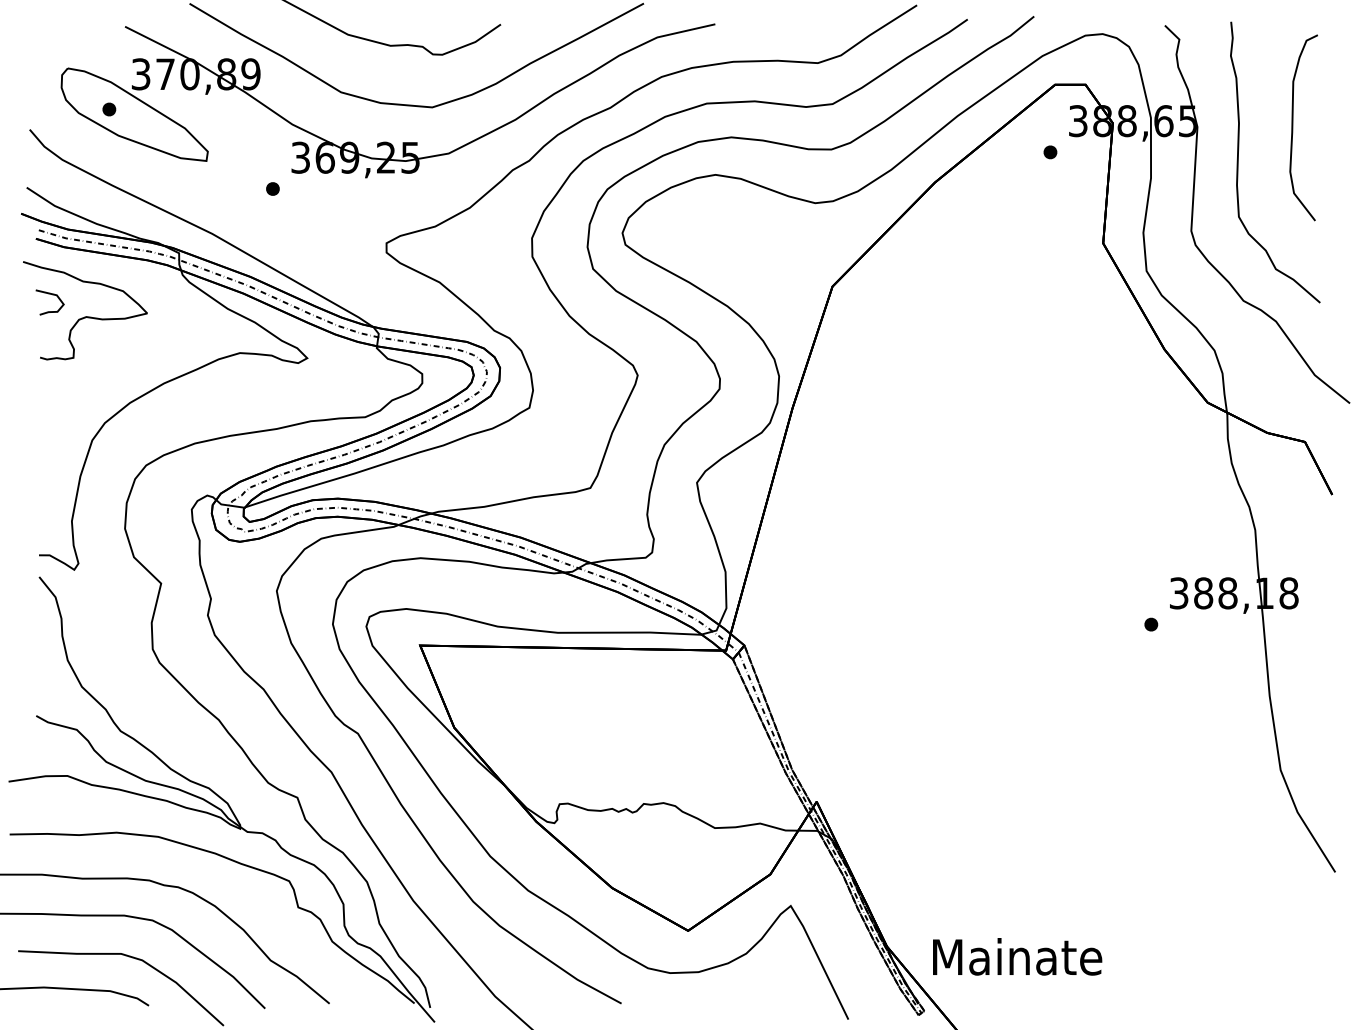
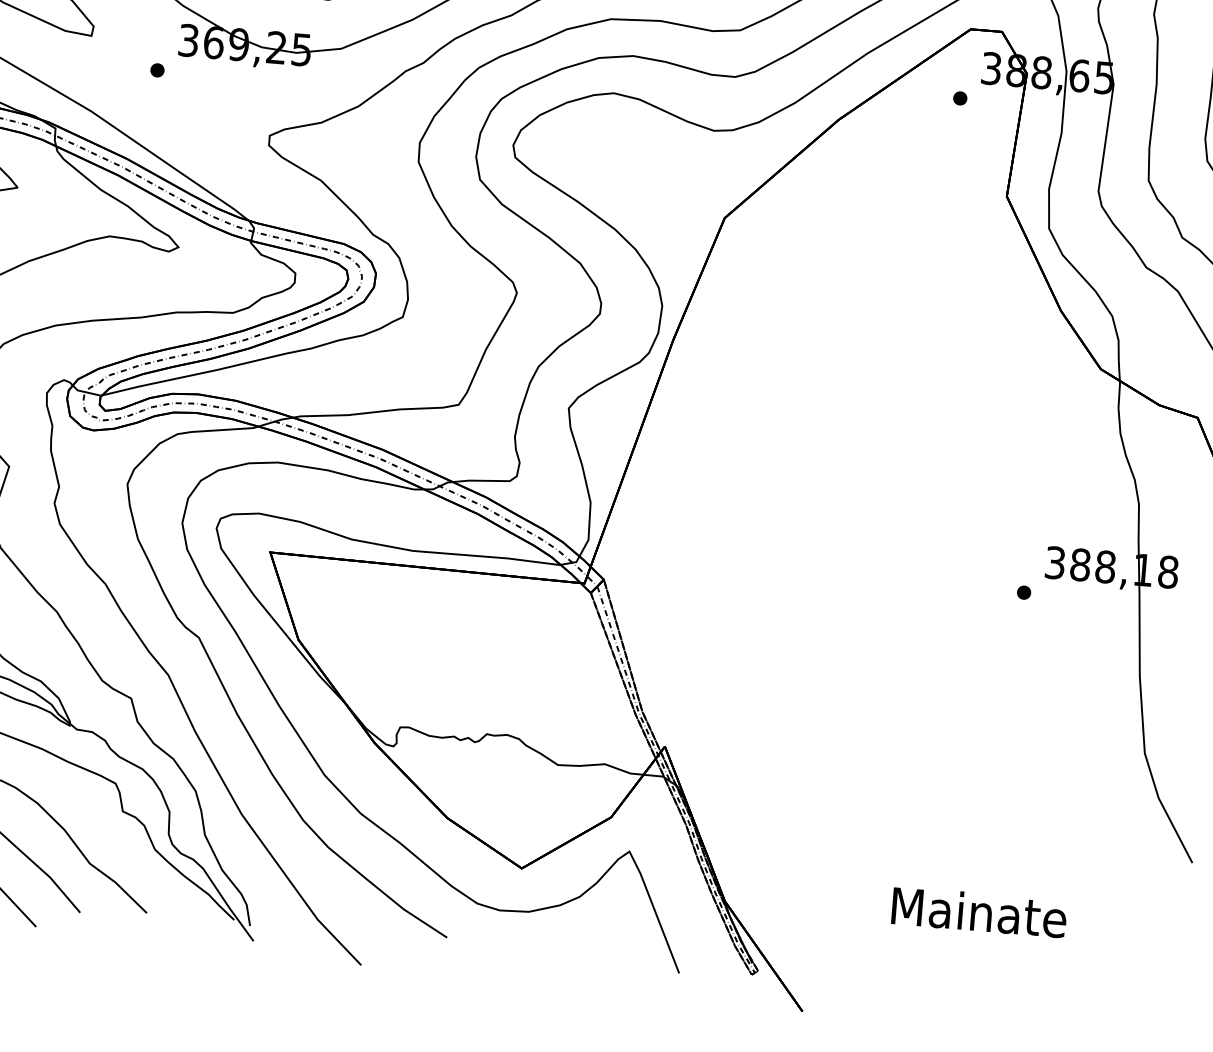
text: (1017, 956) -> (979, 911), moved

